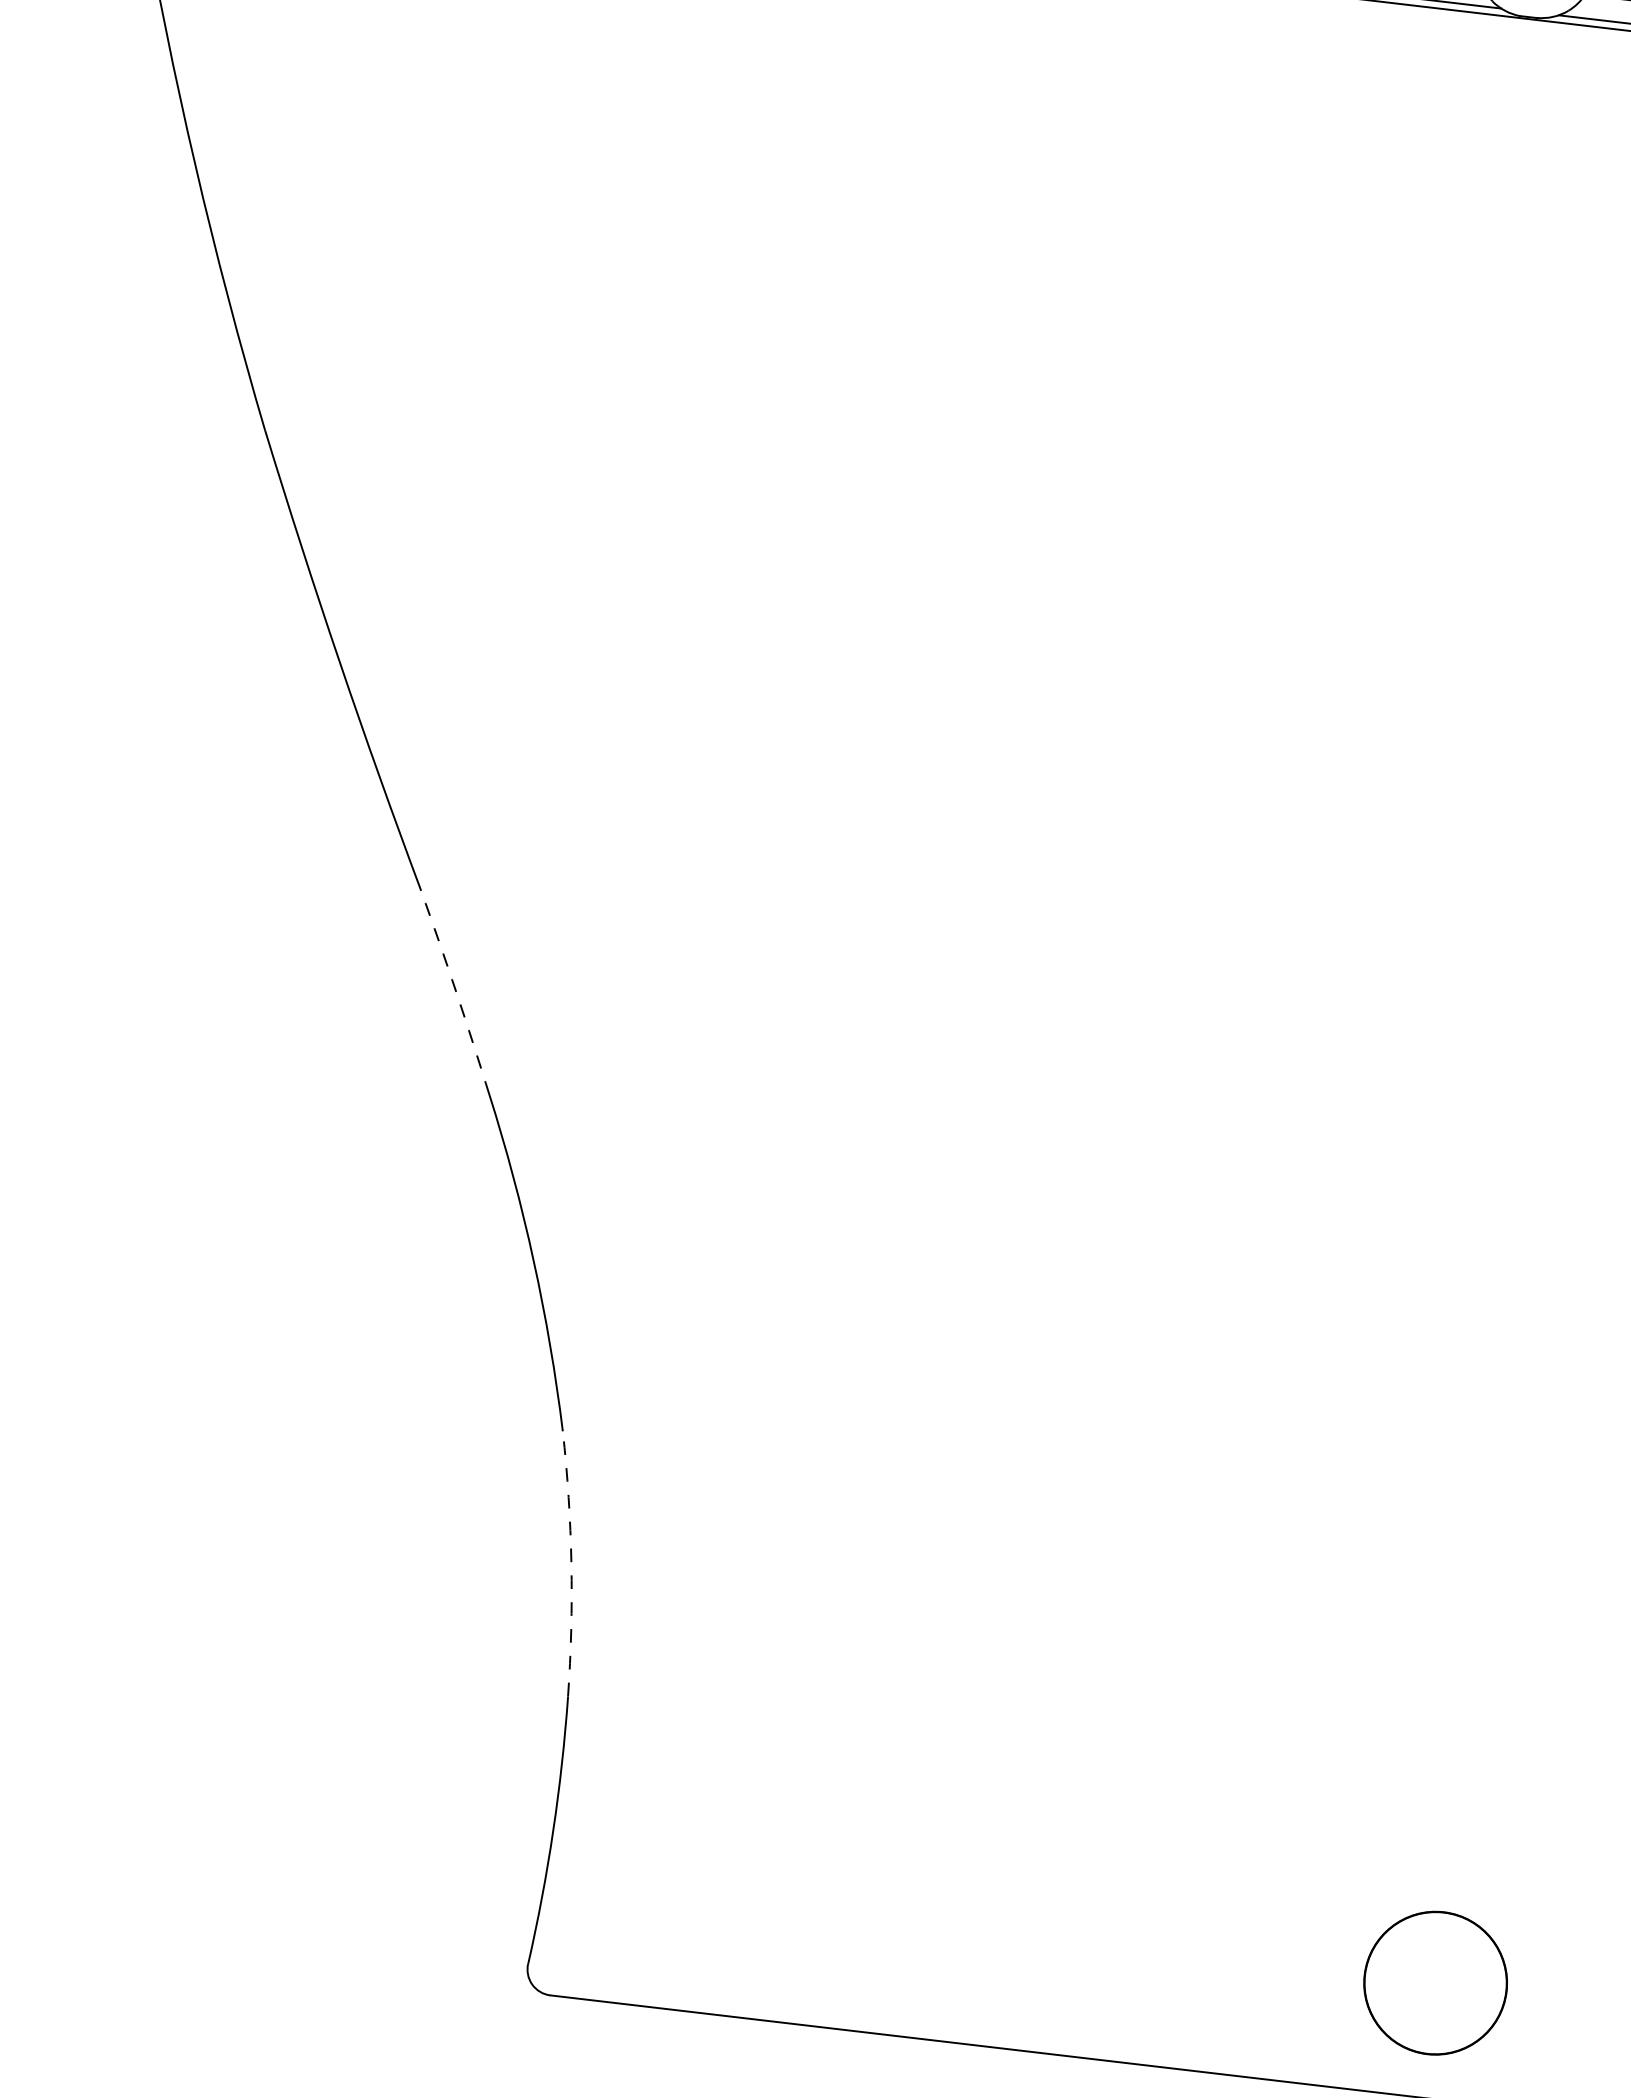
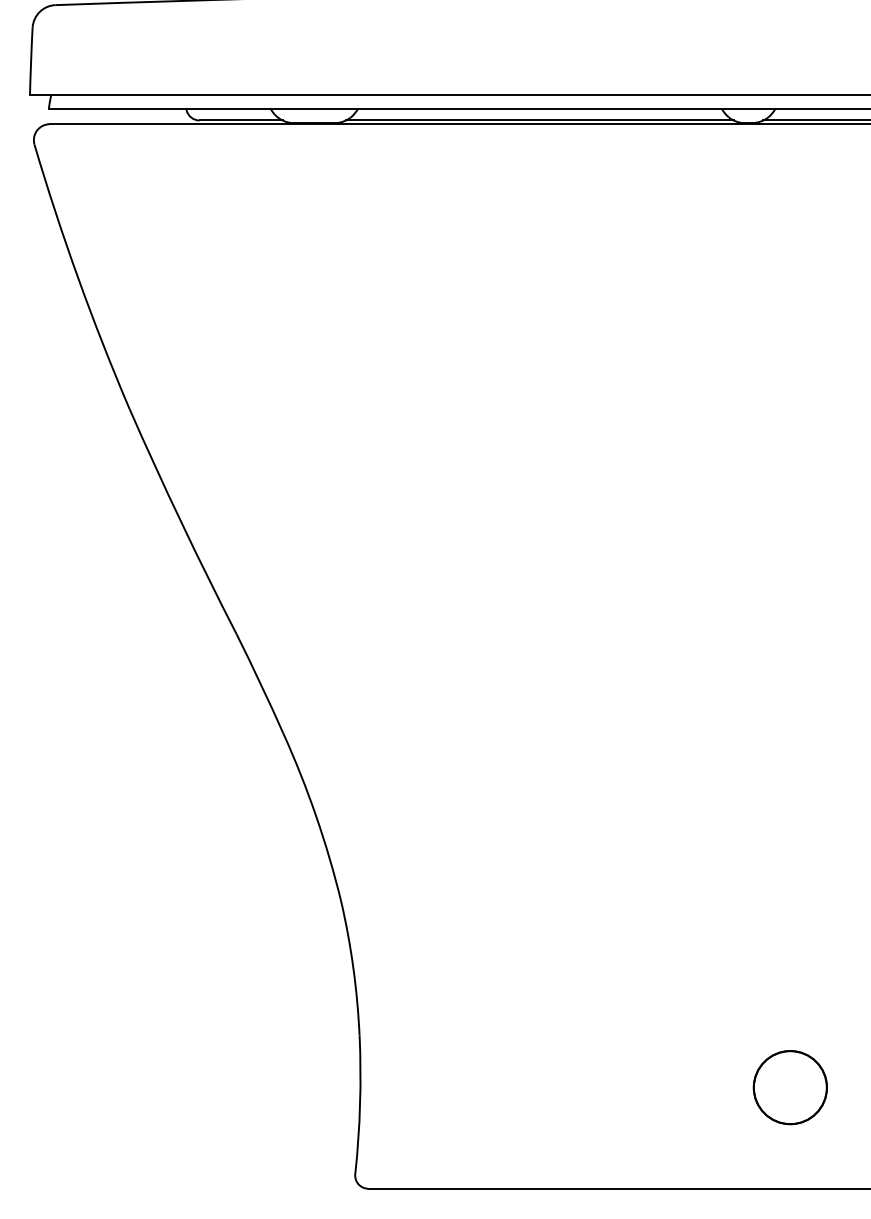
arc: (456, 991) -> (260, 683), dashed -> solid
arc: (571, 1563) -> (353, 967), dashed -> solid
circle: (1433, 1982) -> (789, 1087), moved

